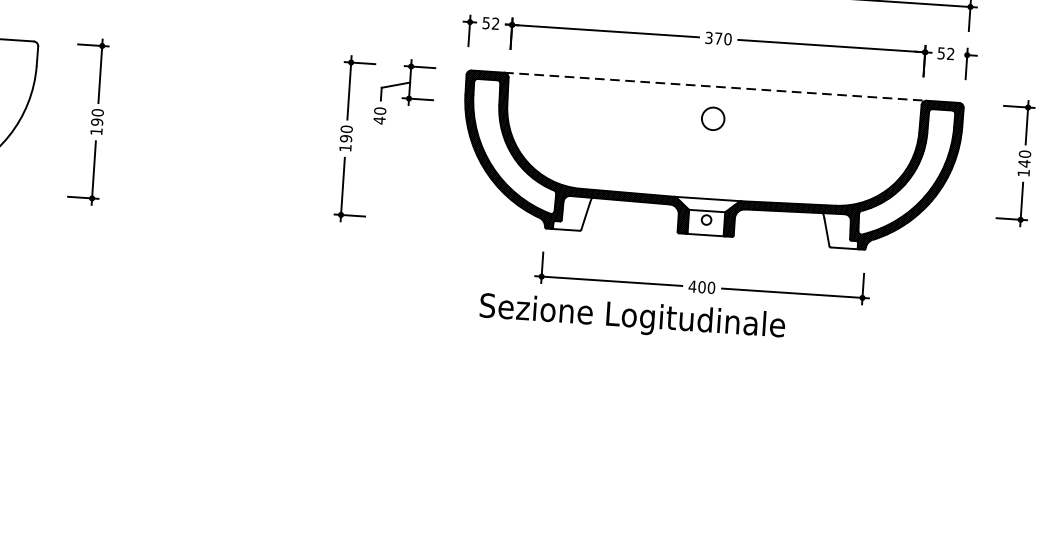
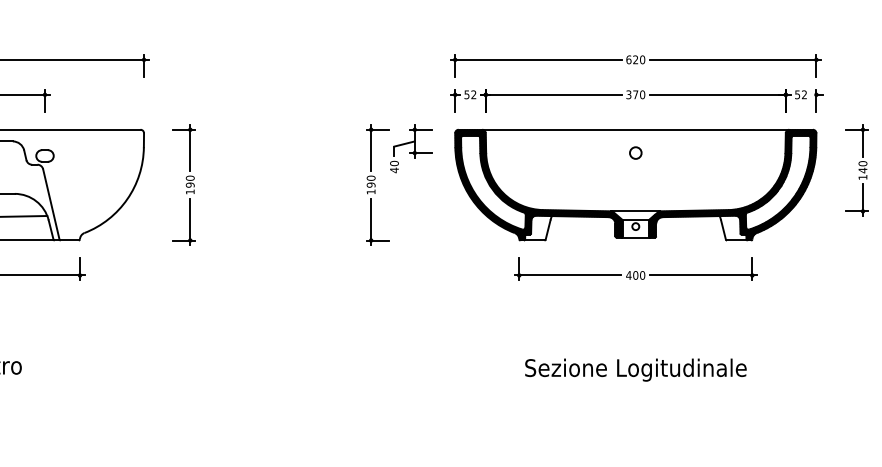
line: (715, 86) -> (635, 129), dashed -> solid
circle: (712, 117) -> (635, 152), size x0.71
text: (631, 317) -> (635, 369), moved

